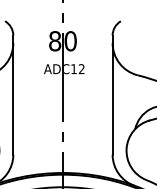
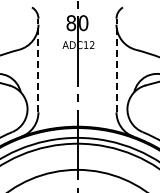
line: (13, 95) -> (38, 65), solid -> dashed
line: (112, 95) -> (116, 65), solid -> dashed

